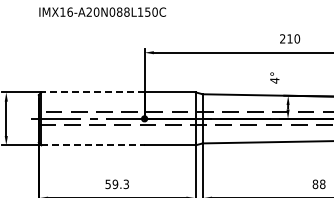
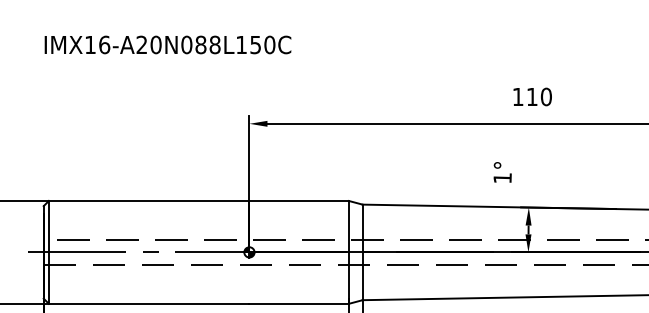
text: (282, 38) -> (517, 96), 210 -> 110
text: (274, 80) -> (502, 177), 4° -> 1°
line: (93, 92) -> (150, 201), dashed -> solid
line: (93, 145) -> (150, 304), dashed -> solid

